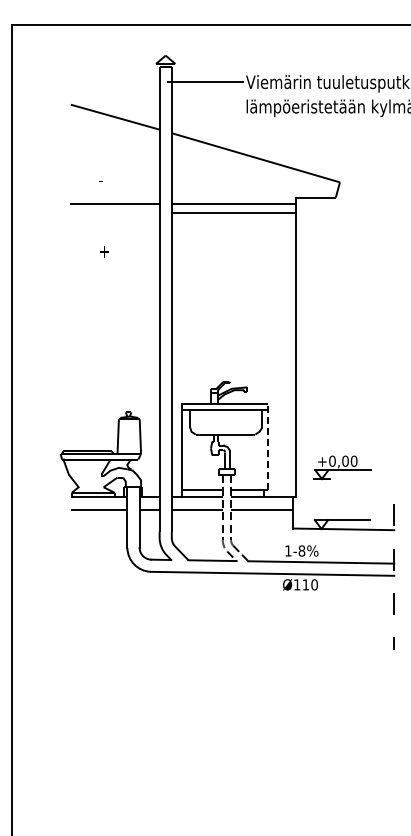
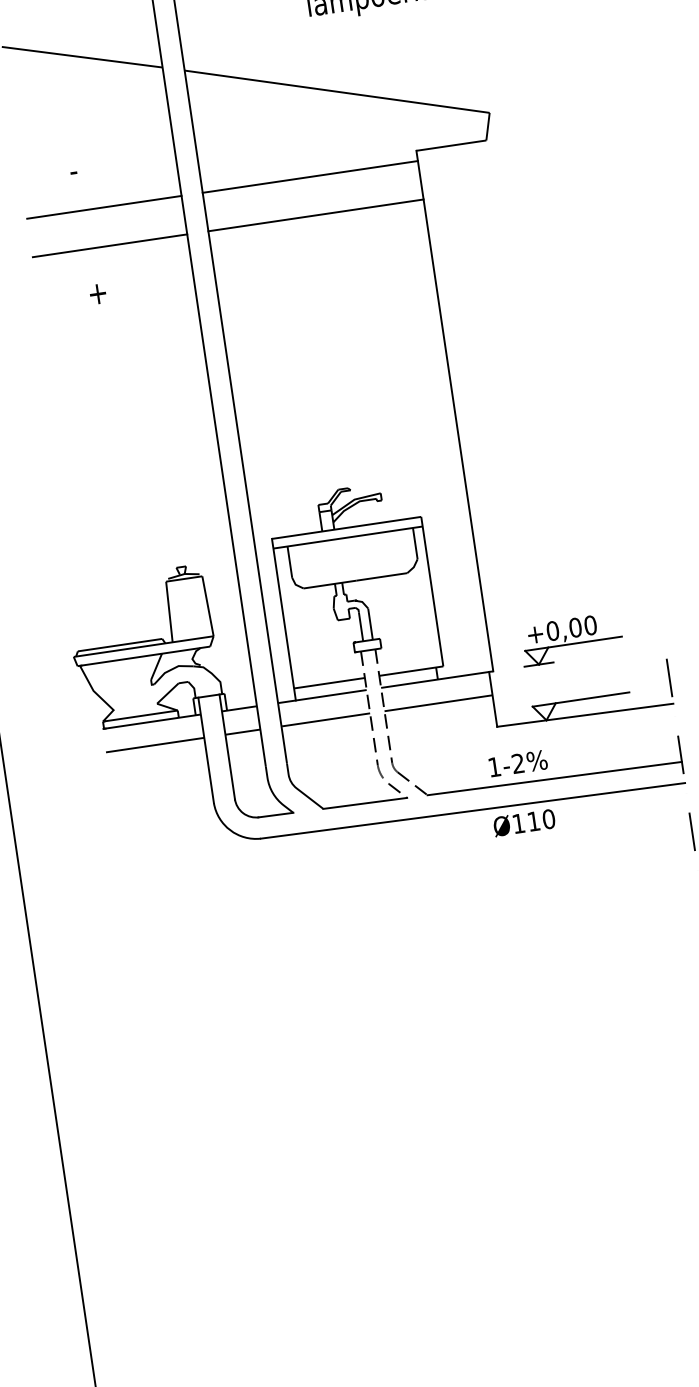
line: (233, 212) -> (315, 215), moved
line: (114, 225) -> (108, 245), added
line: (267, 447) -> (431, 592), dashed -> solid
part: (342, 467) -> (571, 639), moved
text: (301, 550) -> (517, 762), 1-8% -> 1-2%

